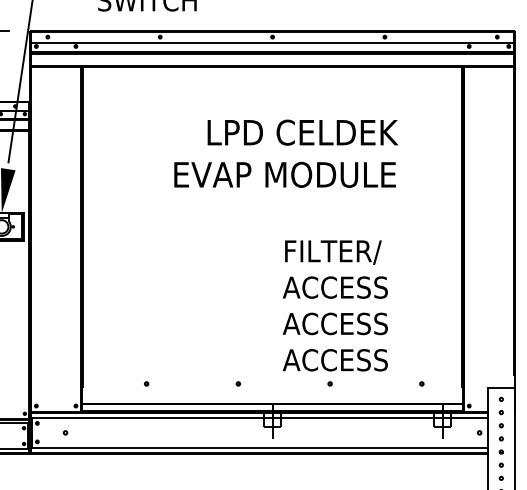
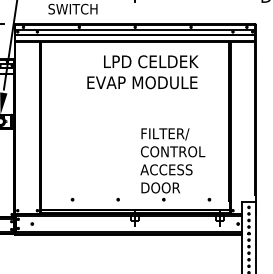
text: (285, 154) -> (142, 72), moved
text: (347, 286) -> (172, 151), ACCESS -> CONTROL
text: (335, 359) -> (166, 187), ACCESS -> DOOR

